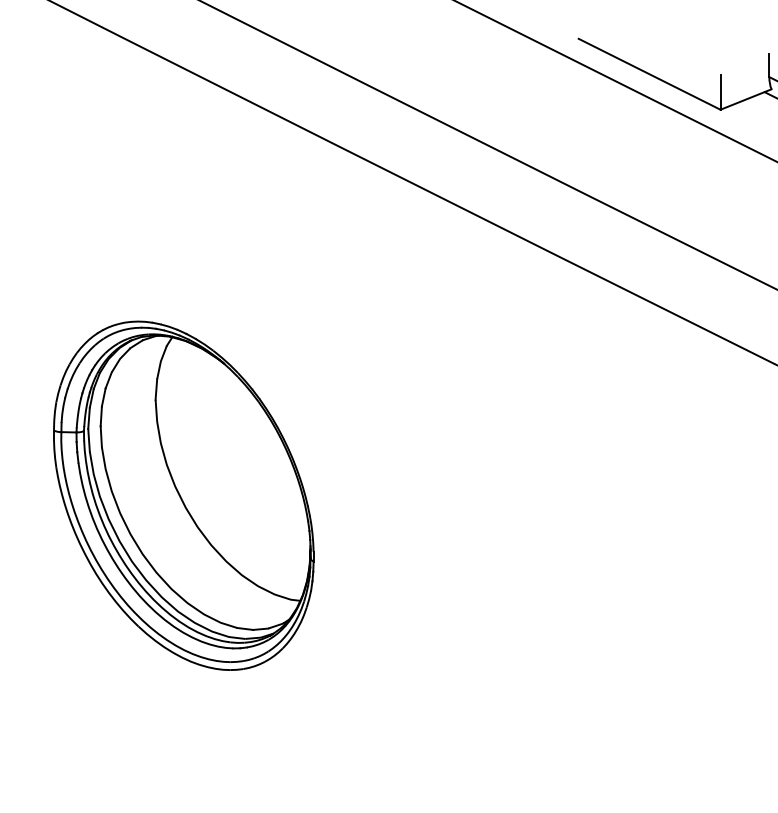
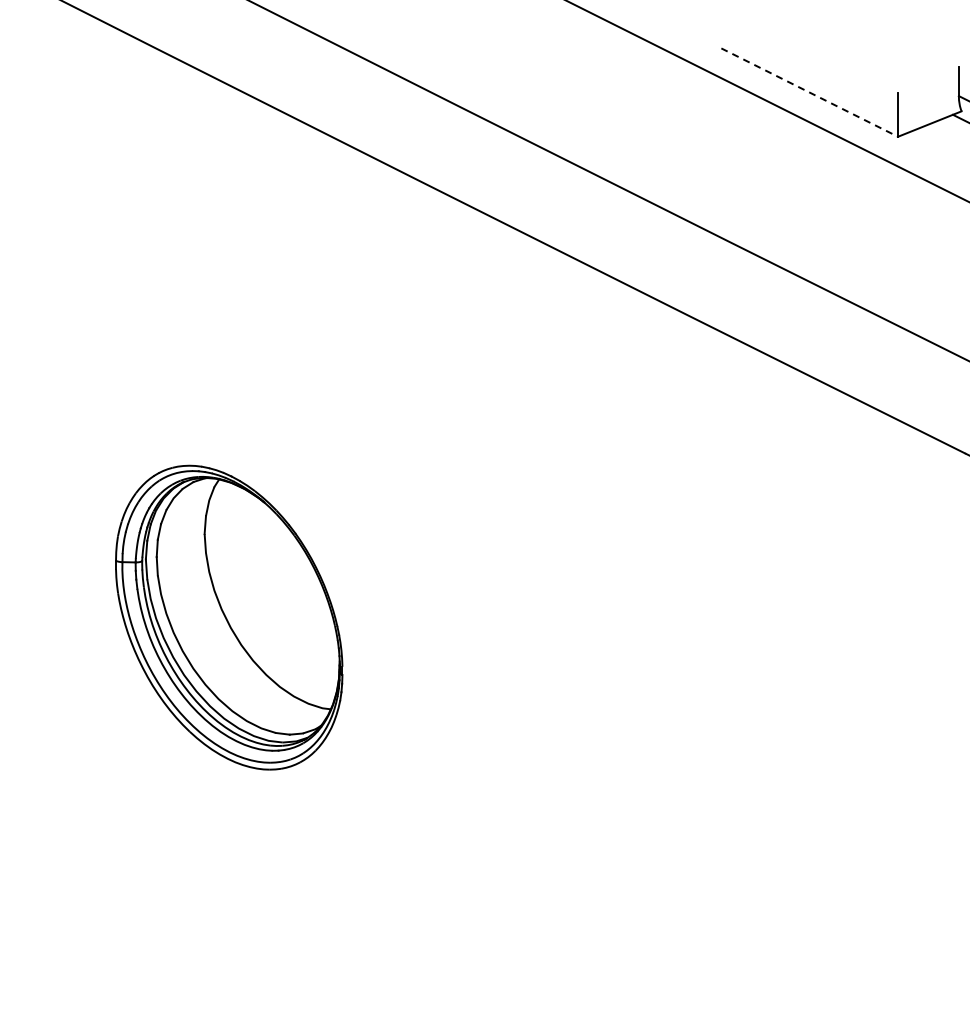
line: (649, 74) -> (809, 92), solid -> dashed
part: (183, 495) -> (228, 617), size x0.7

